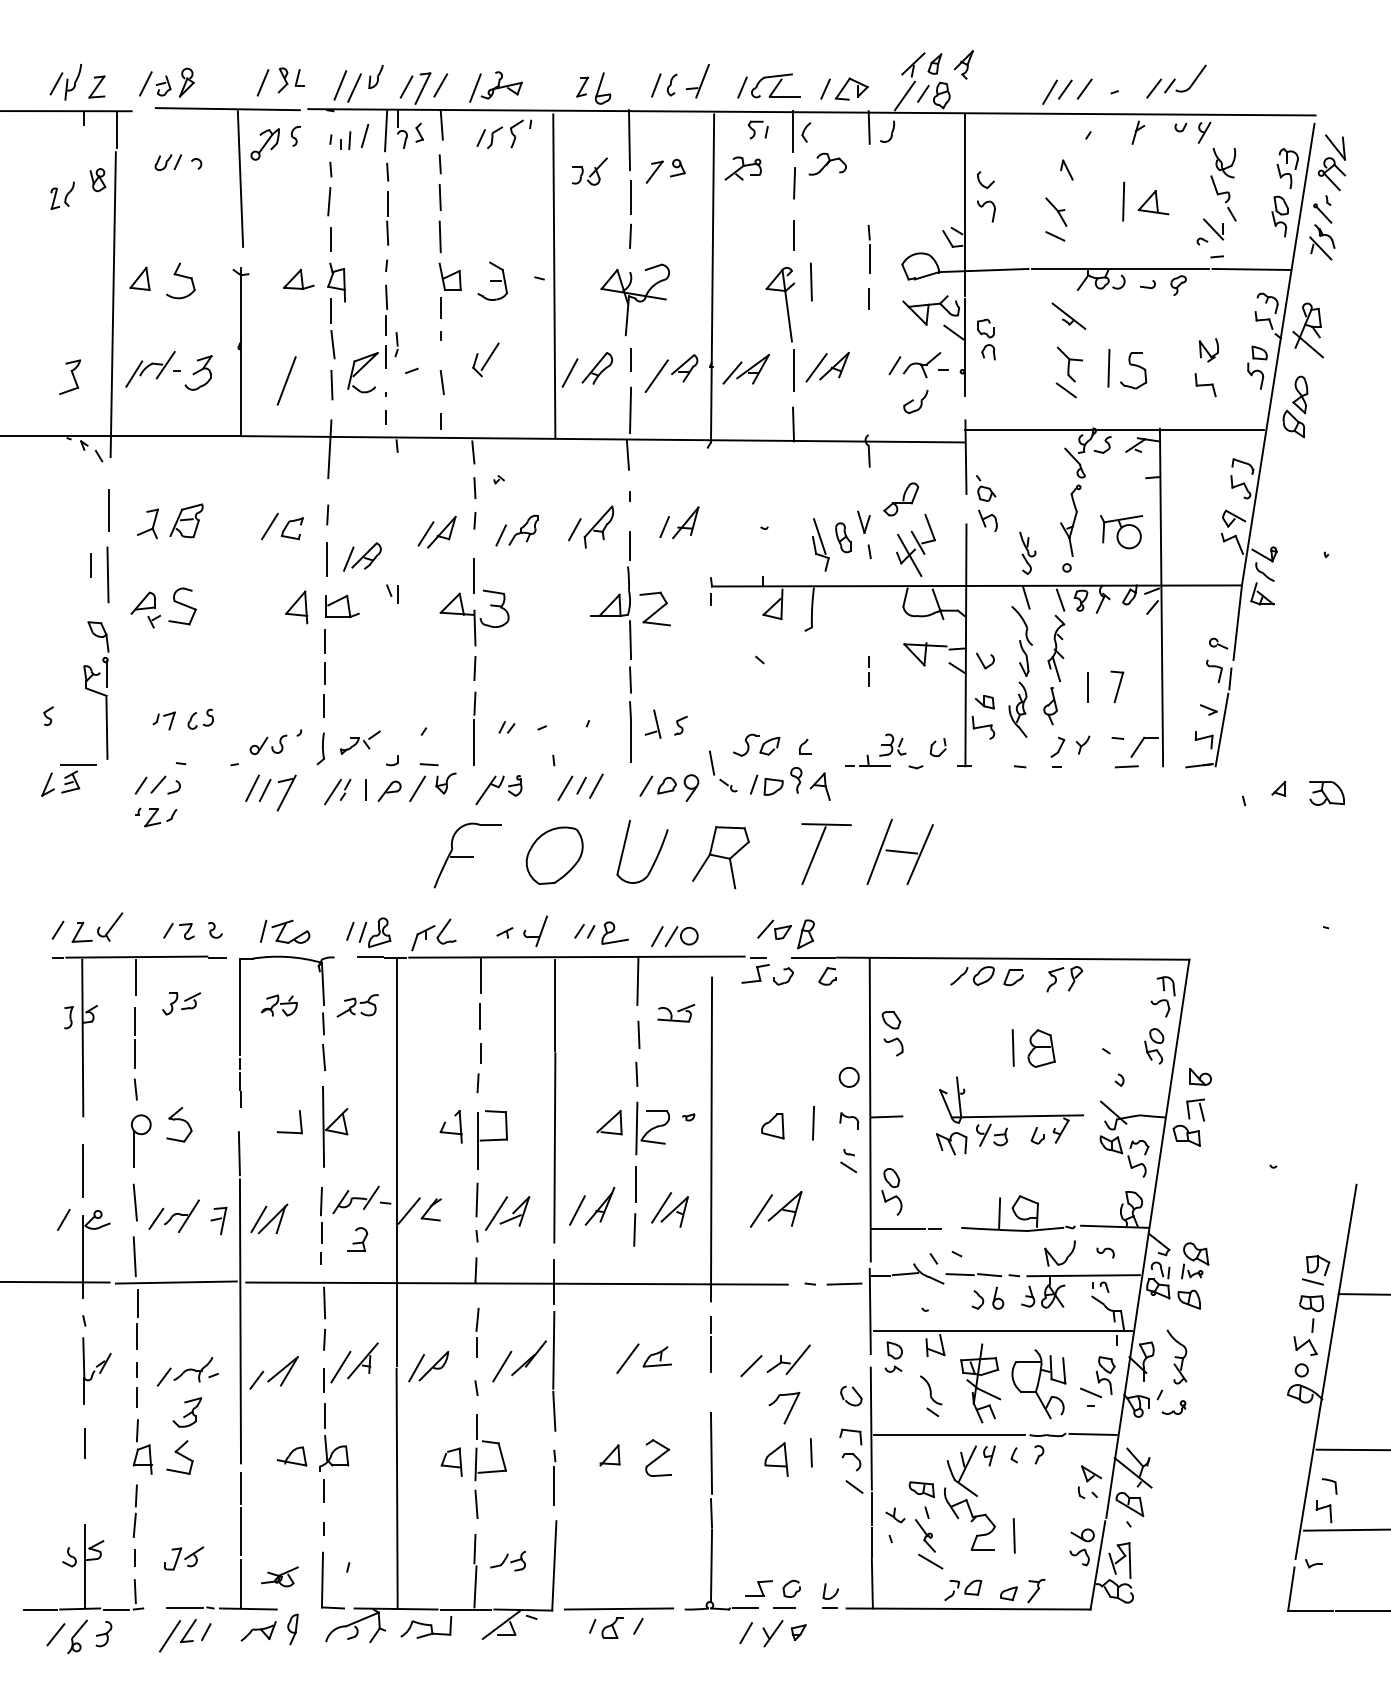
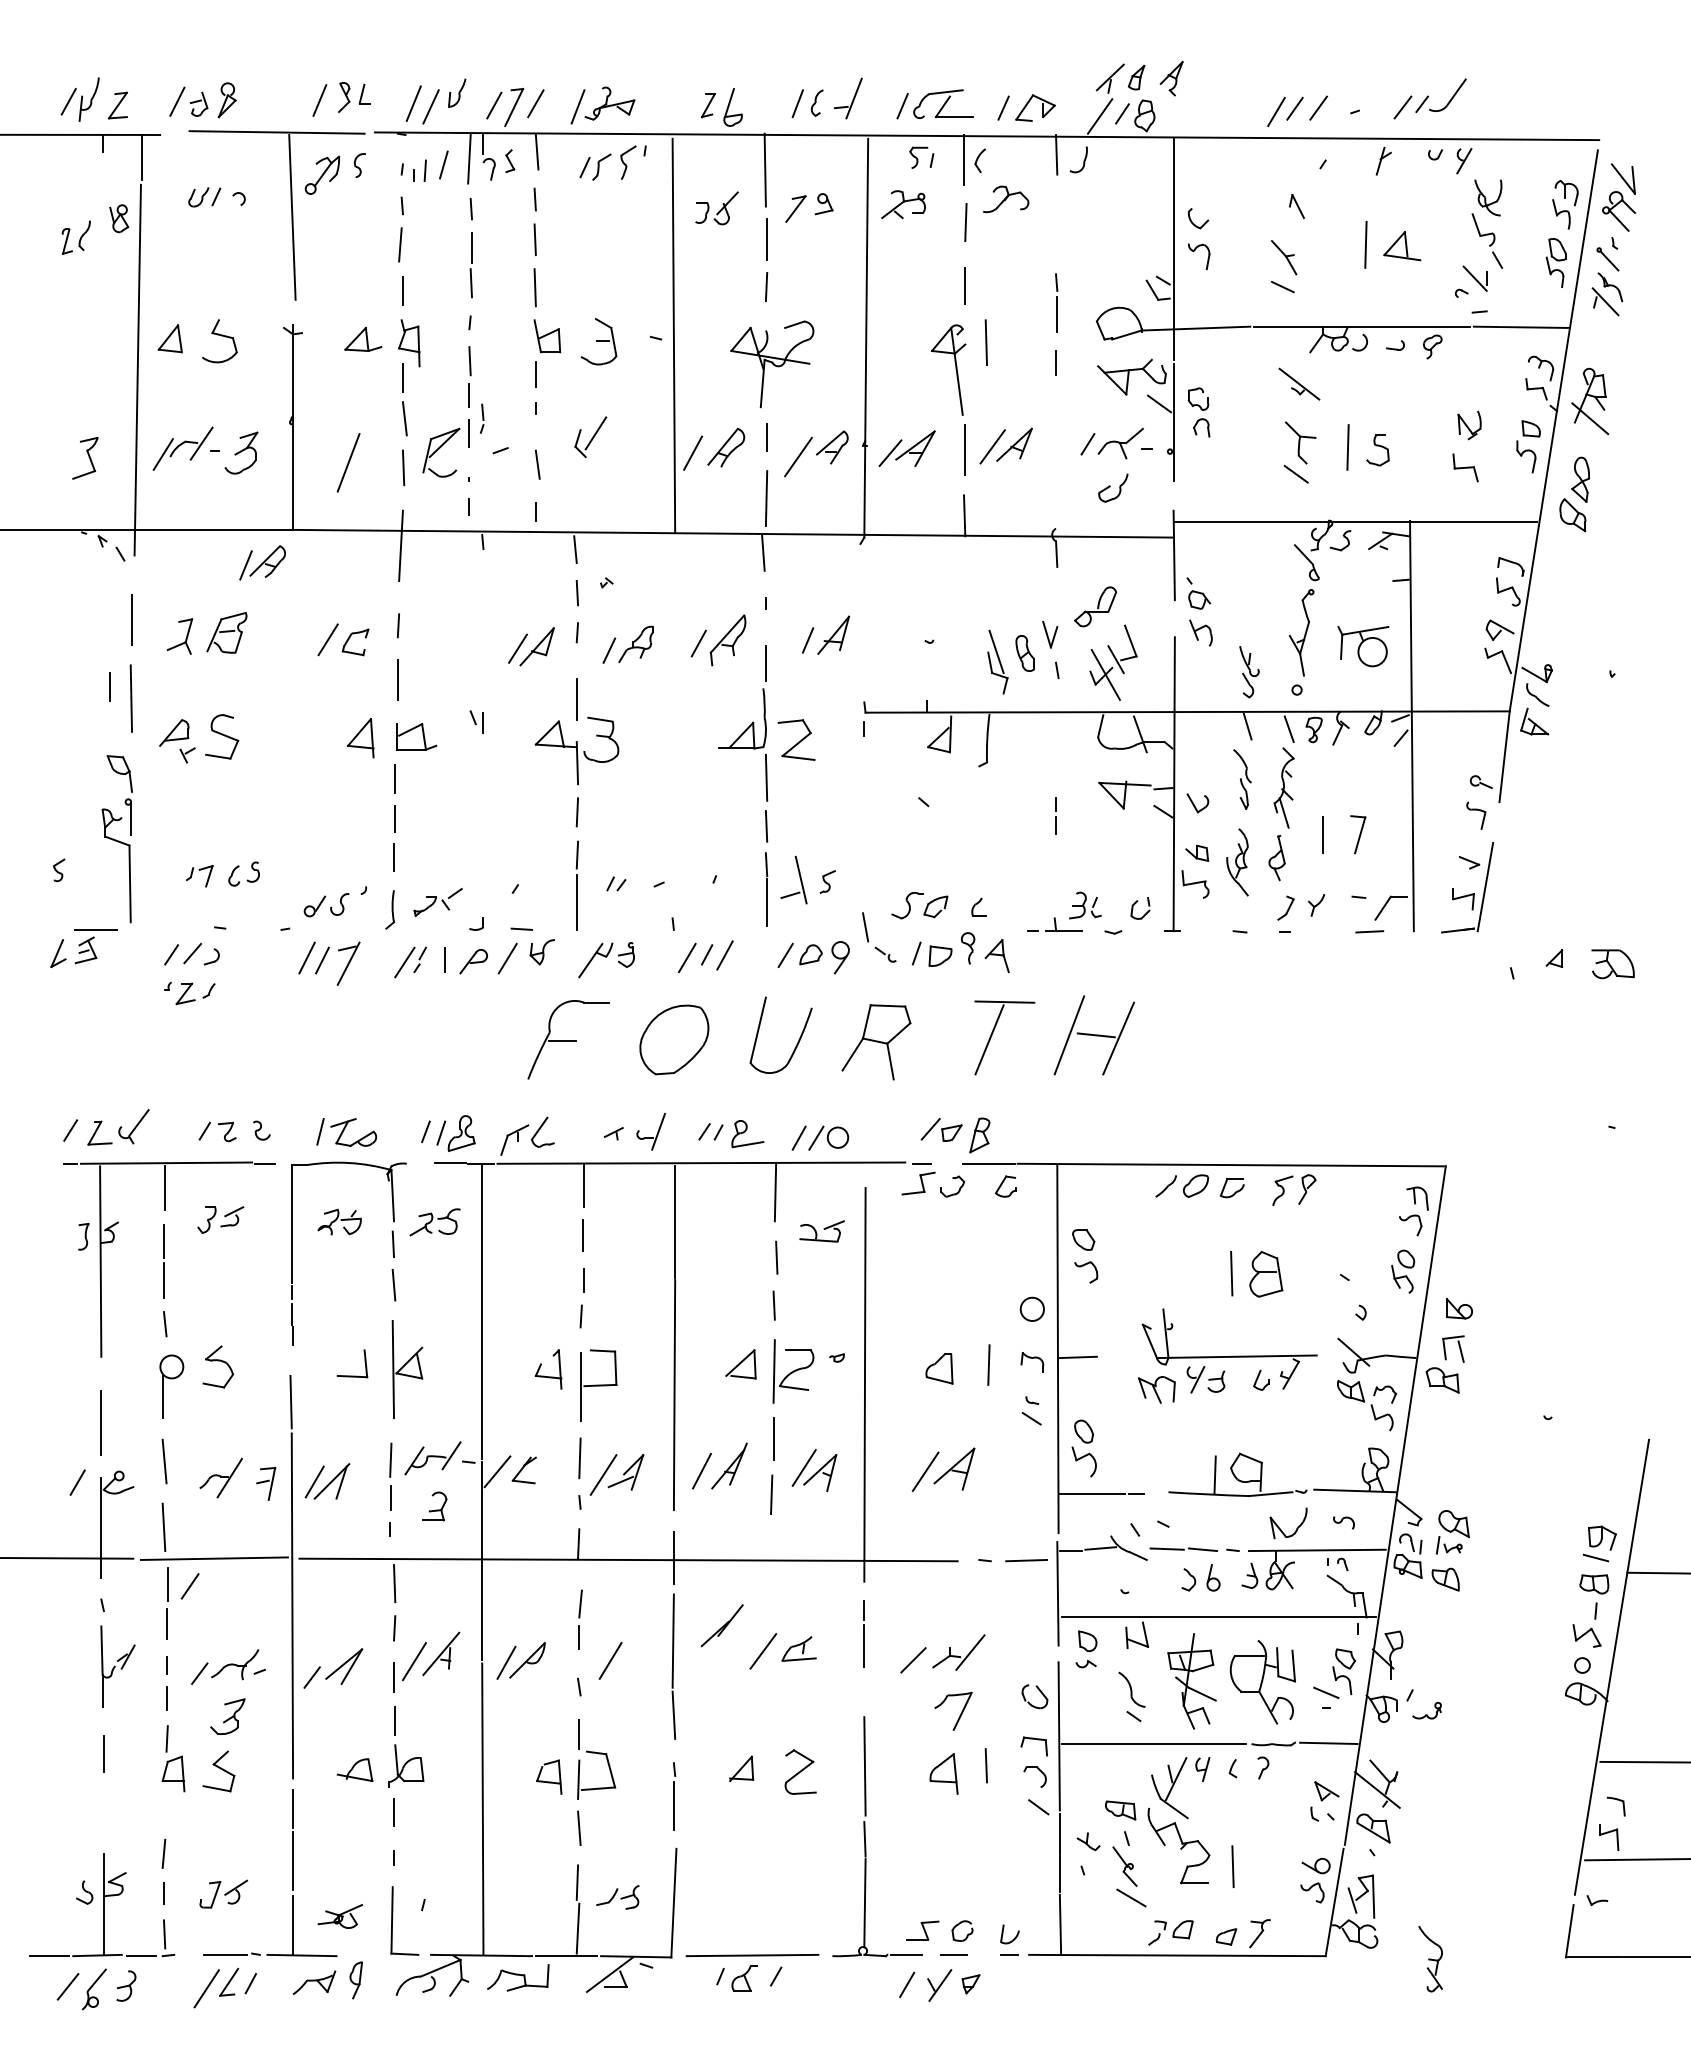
part: (1133, 370) -> (1377, 450), size x0.7
part: (362, 556) -> (262, 562), moved
part: (1022, 641) -> (1242, 779), size x0.7
line: (1230, 678) -> (1495, 824), removed
part: (652, 723) -> (793, 879), size x1.4
line: (155, 1219) -> (189, 1586), moved
part: (1176, 1357) -> (1430, 1959), moved
part: (528, 1358) -> (721, 1625), moved
line: (136, 1495) -> (165, 1817), removed

